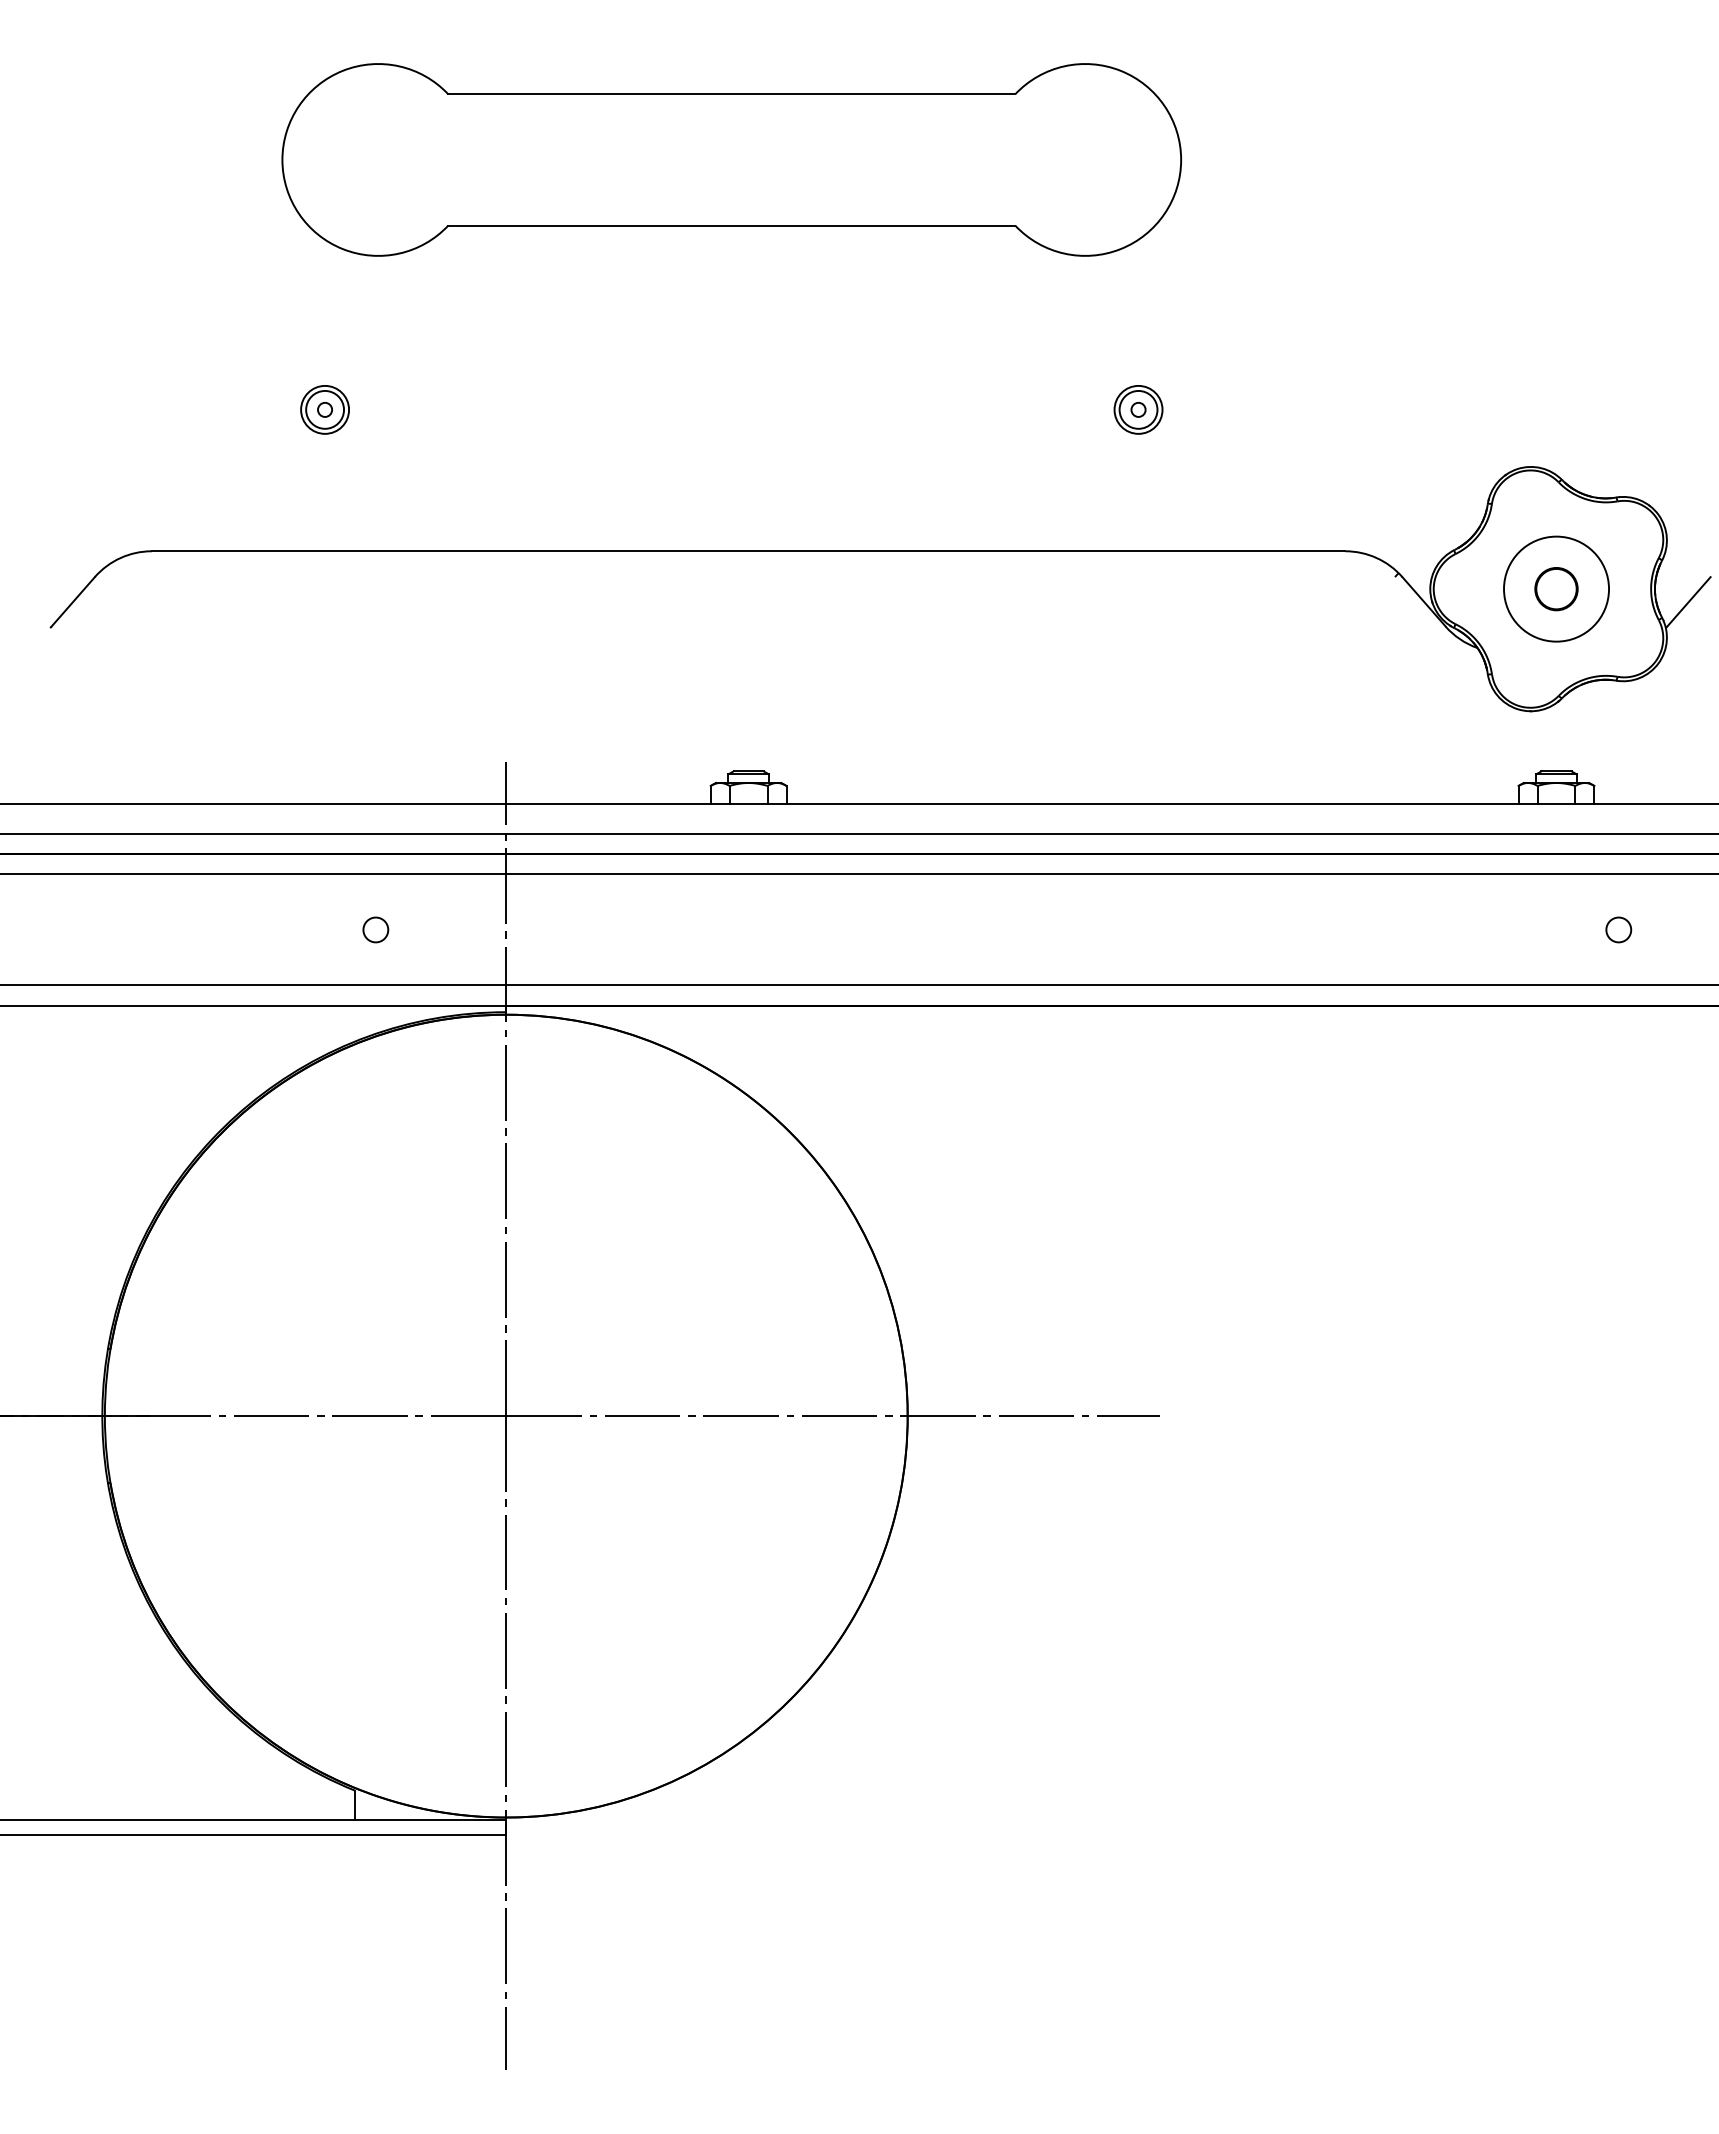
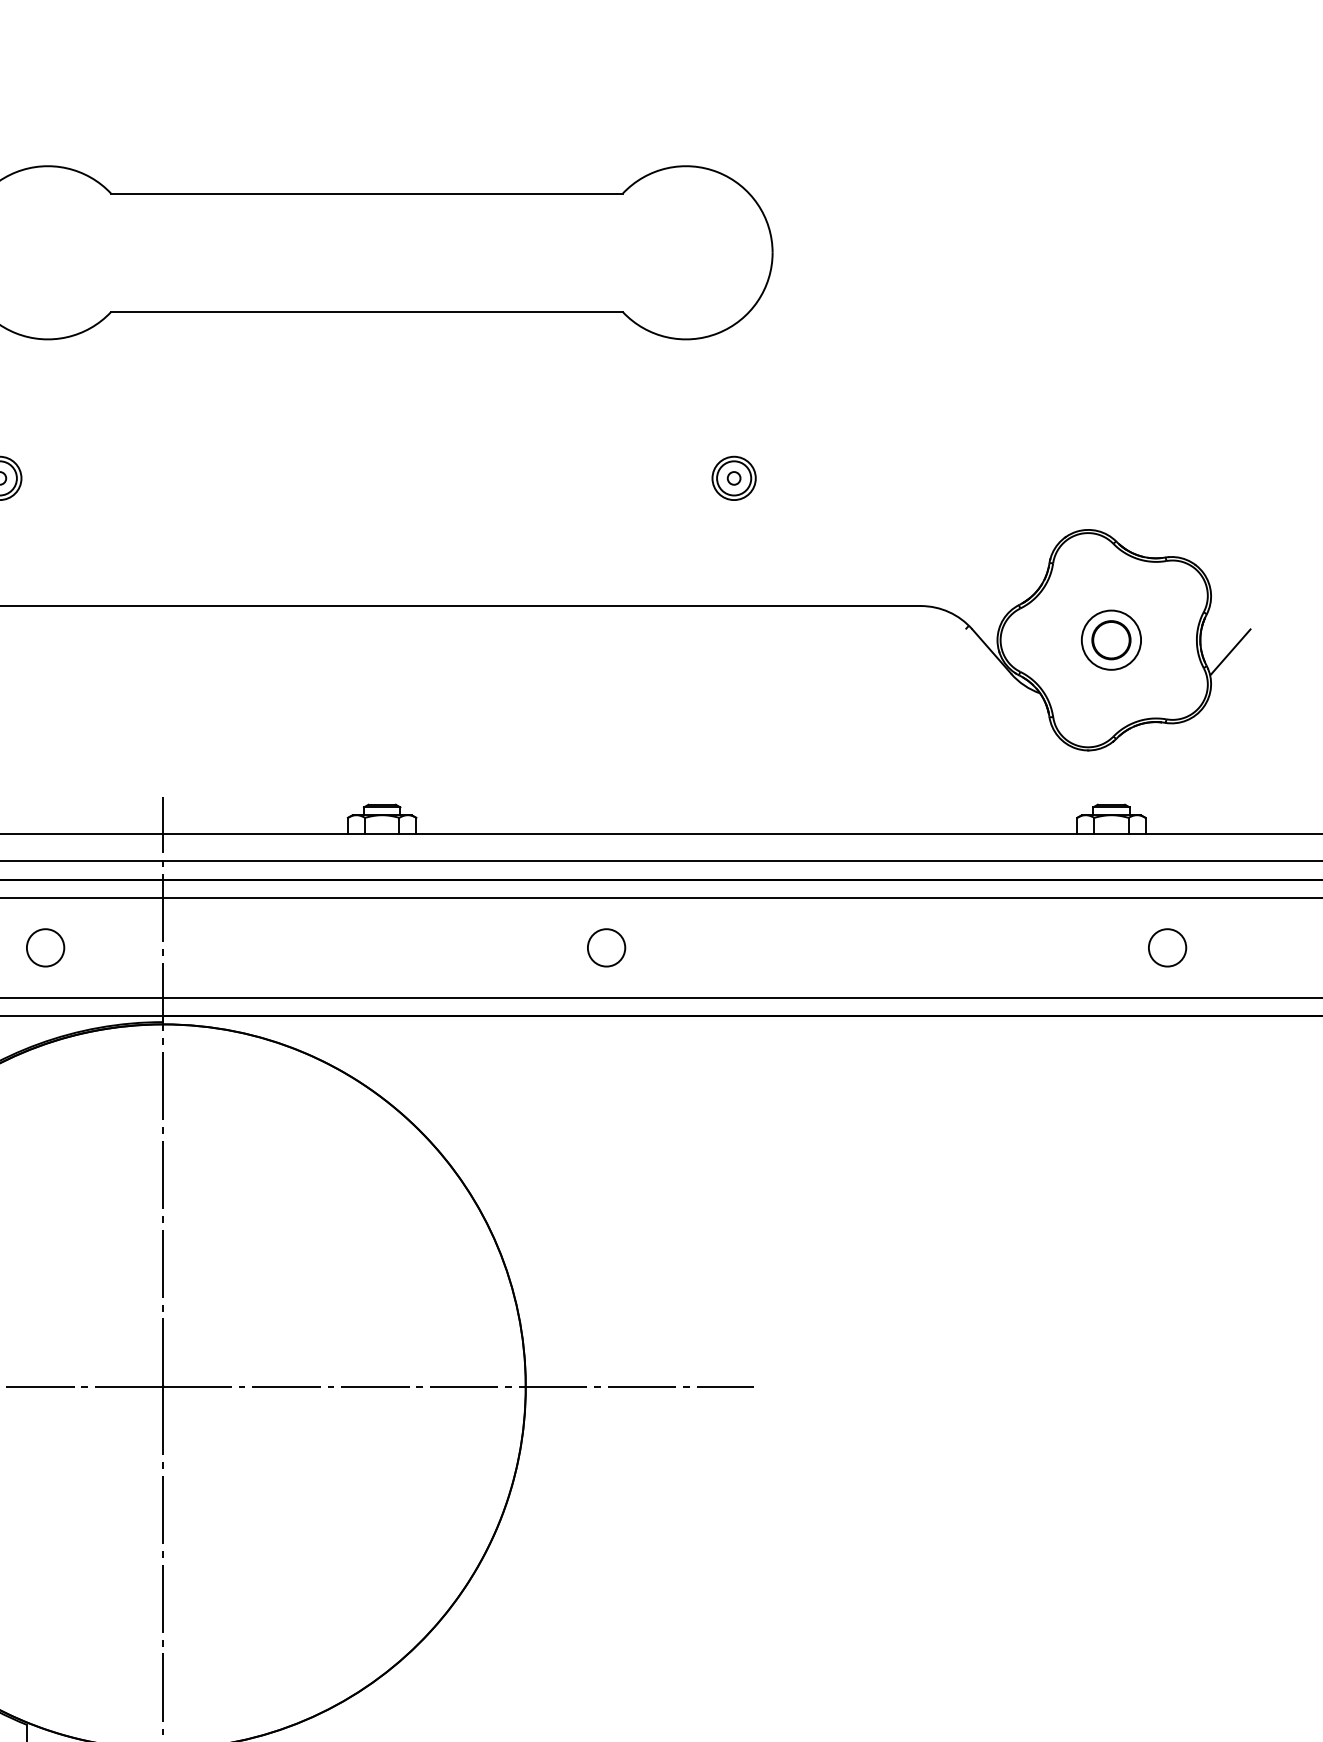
circle: (1556, 588) -> (1111, 639), size x0.62
circle: (375, 929) -> (45, 947), size x1.67
circle: (996, 929) -> (605, 947), added
circle: (1618, 929) -> (1167, 947), size x1.67

